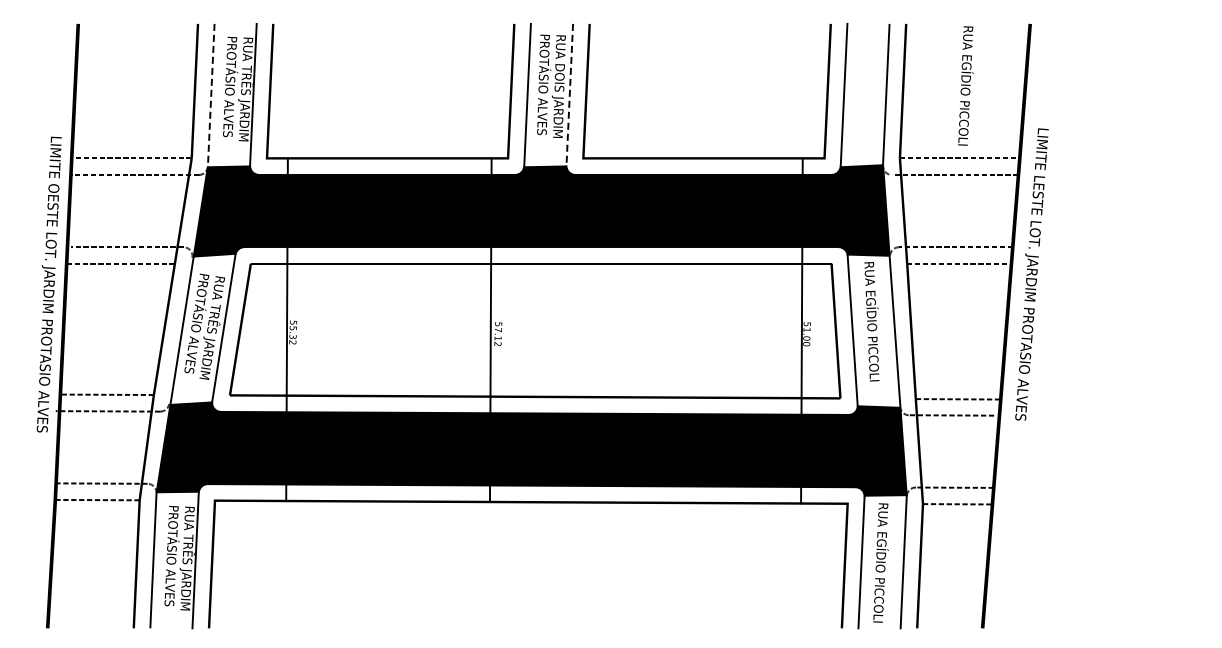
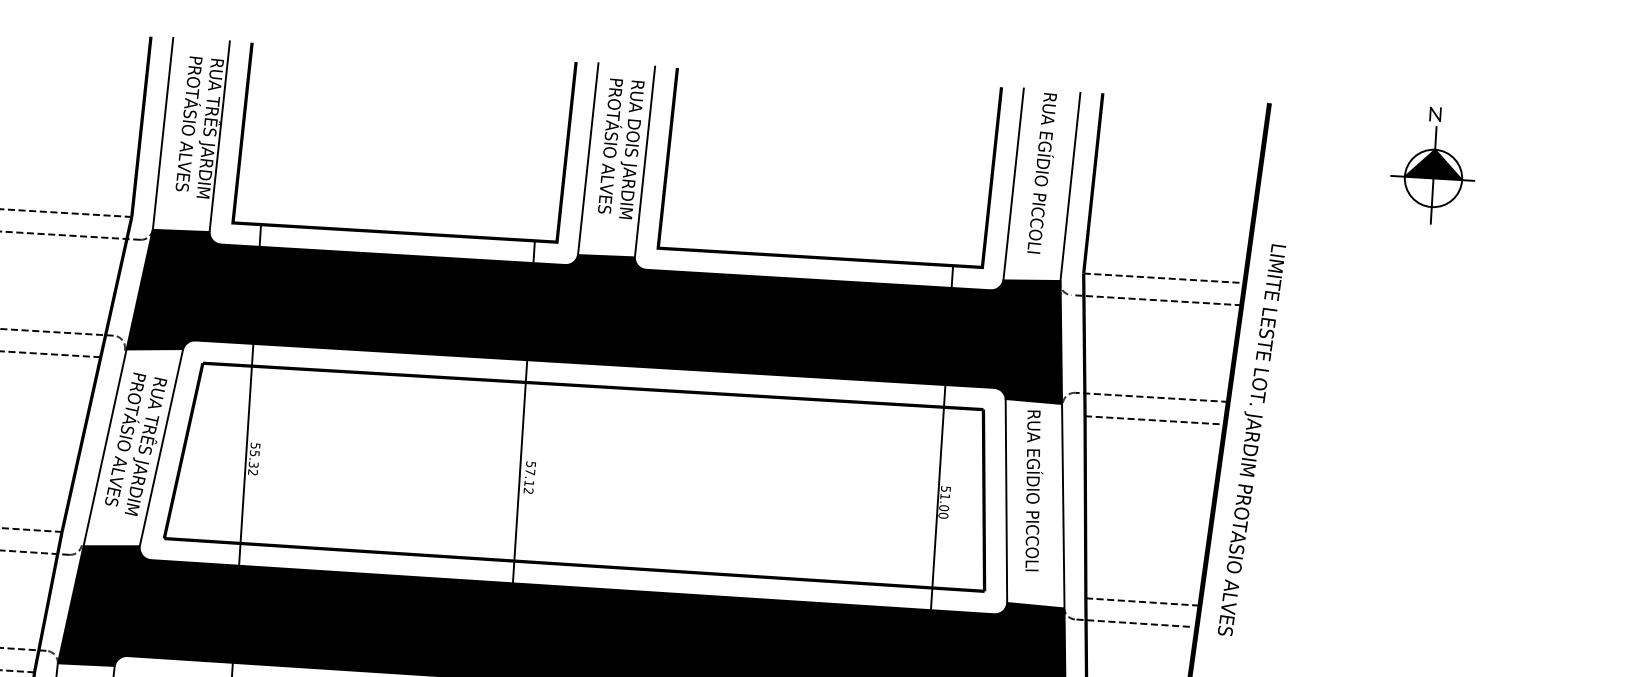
part: (1154, 62) -> (1433, 164), added
text: (965, 85) -> (1041, 172), moved
line: (569, 94) -> (644, 161), dashed -> solid
line: (211, 95) -> (163, 134), dashed -> solid

